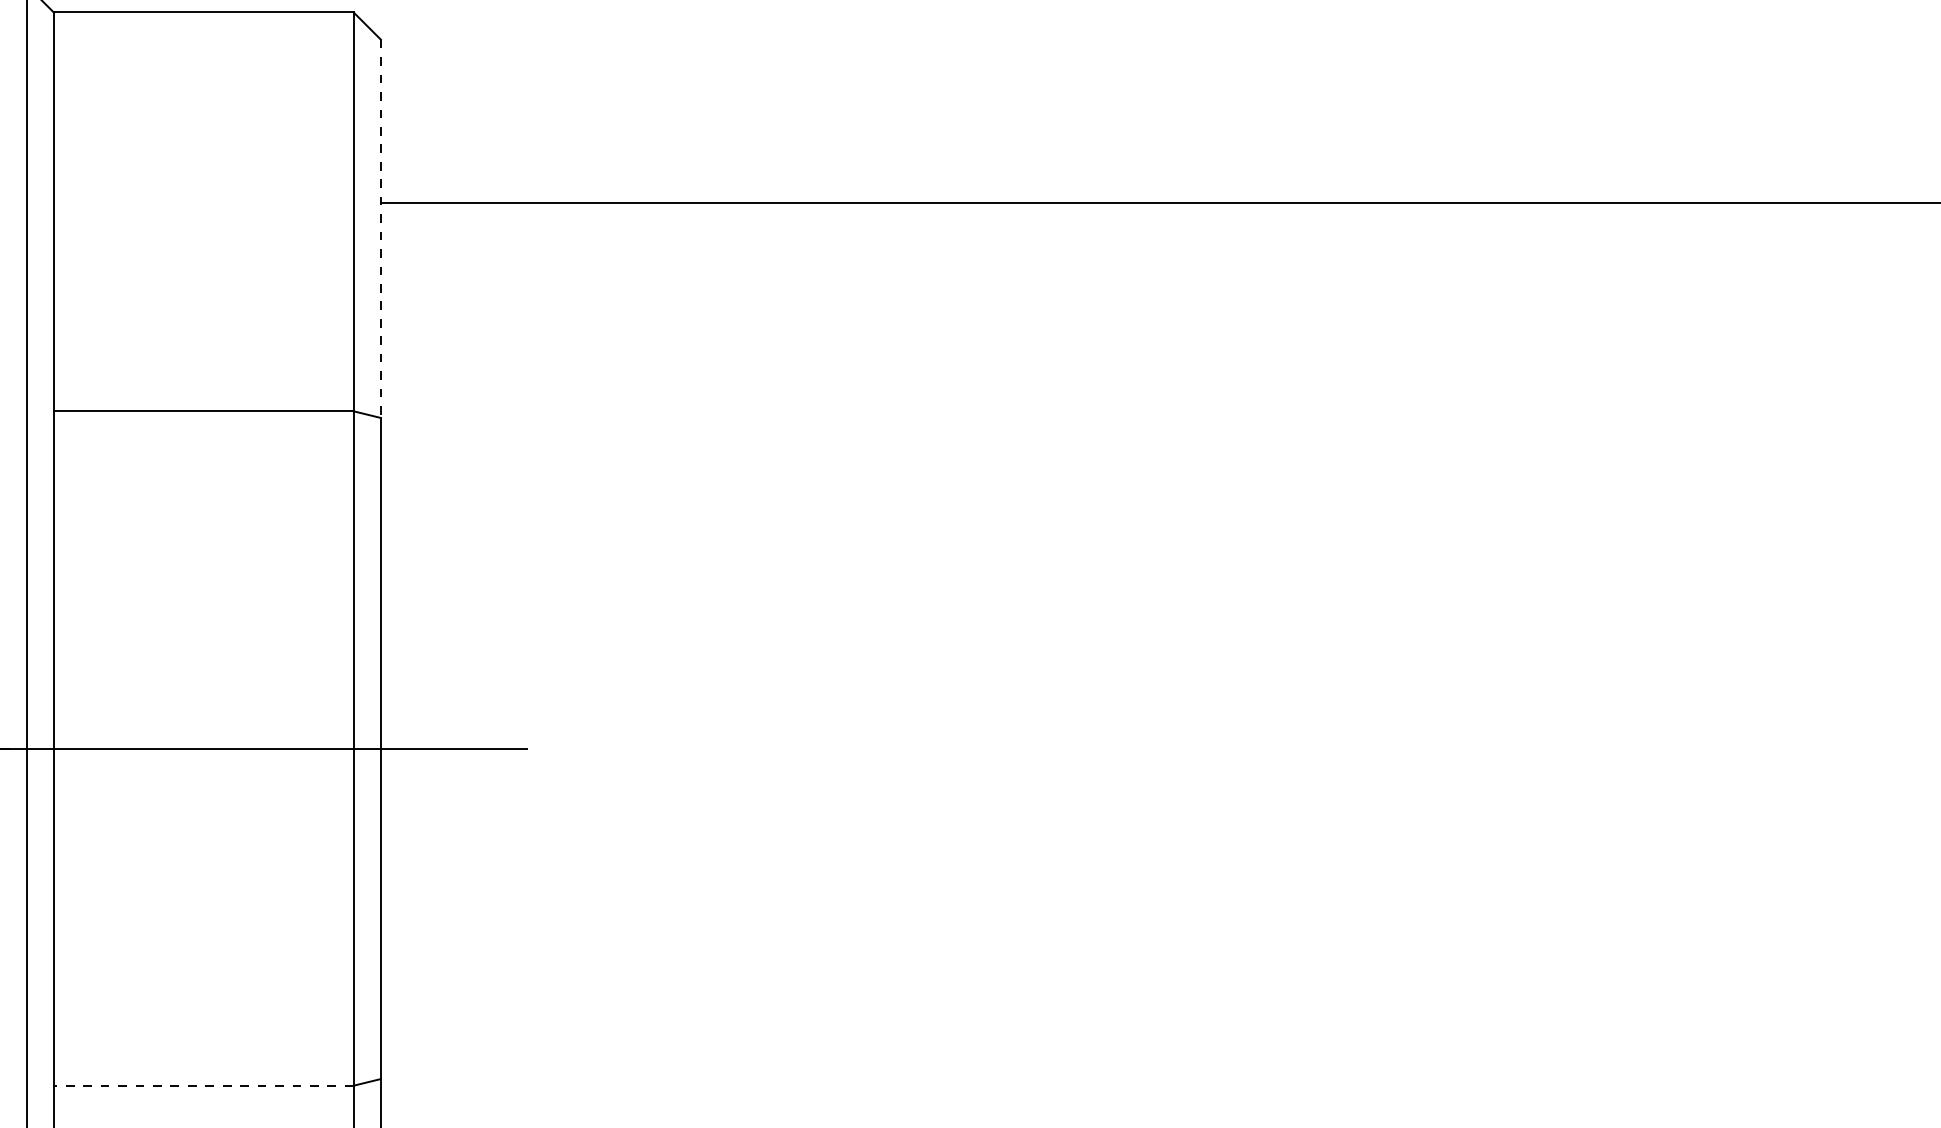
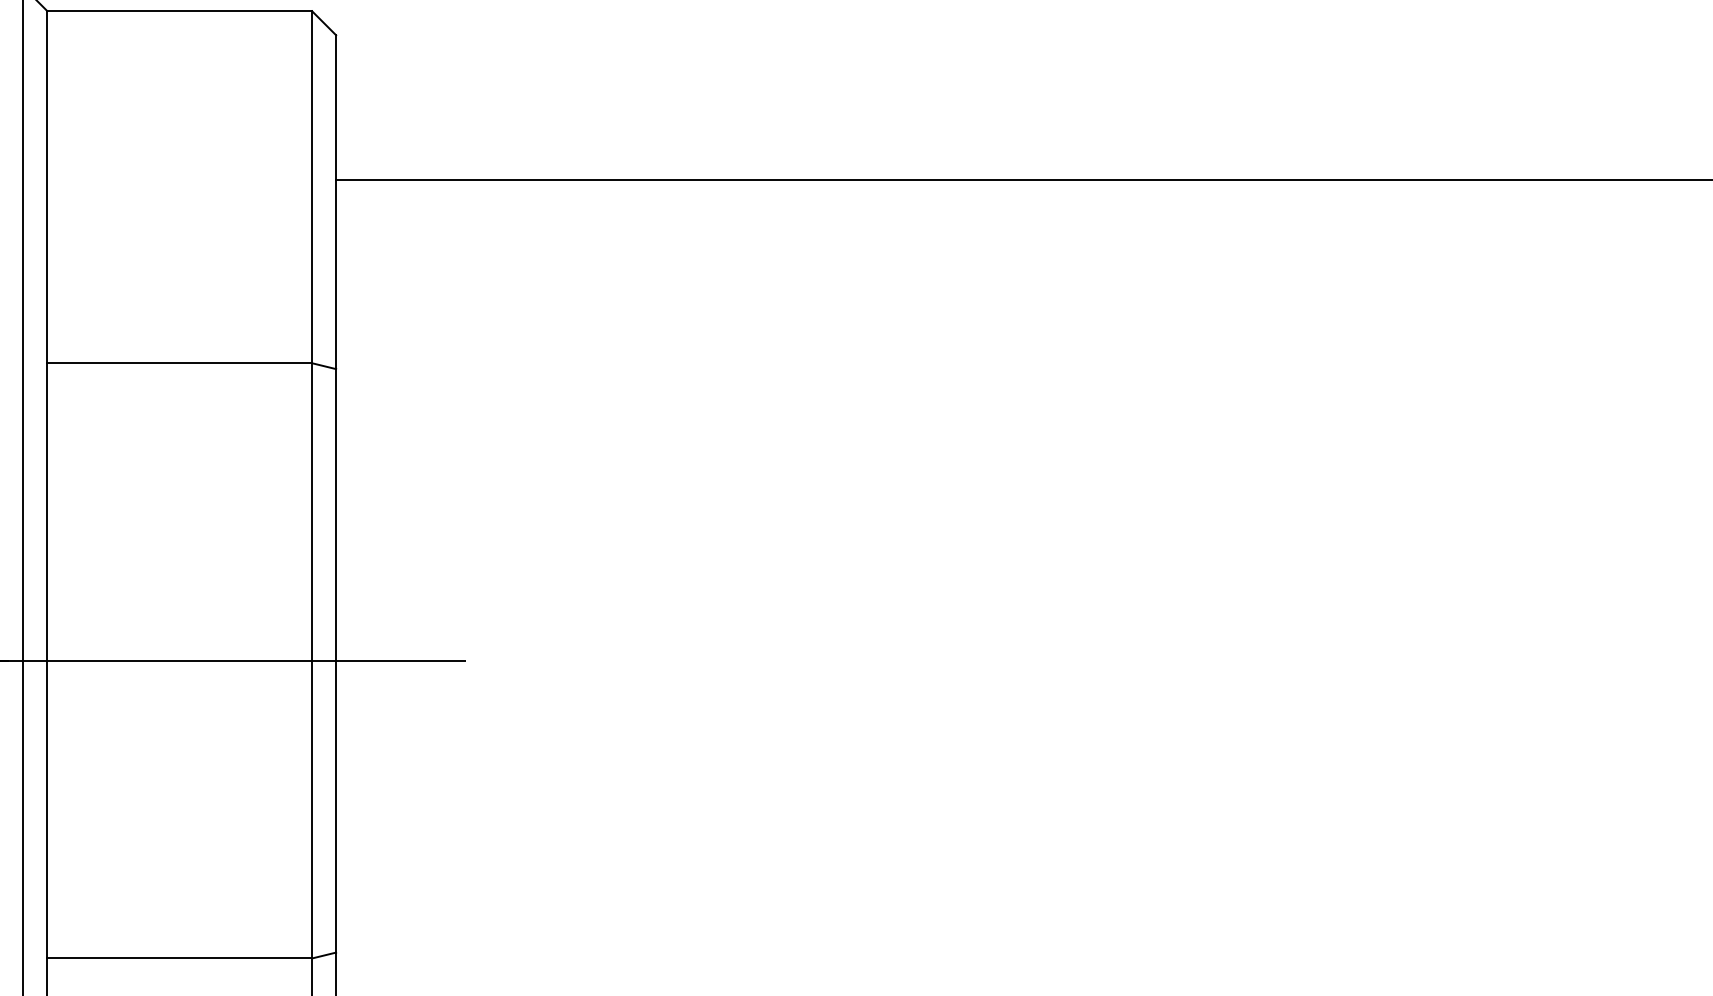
line: (381, 229) -> (336, 202), dashed -> solid
line: (203, 1085) -> (179, 958), dashed -> solid

